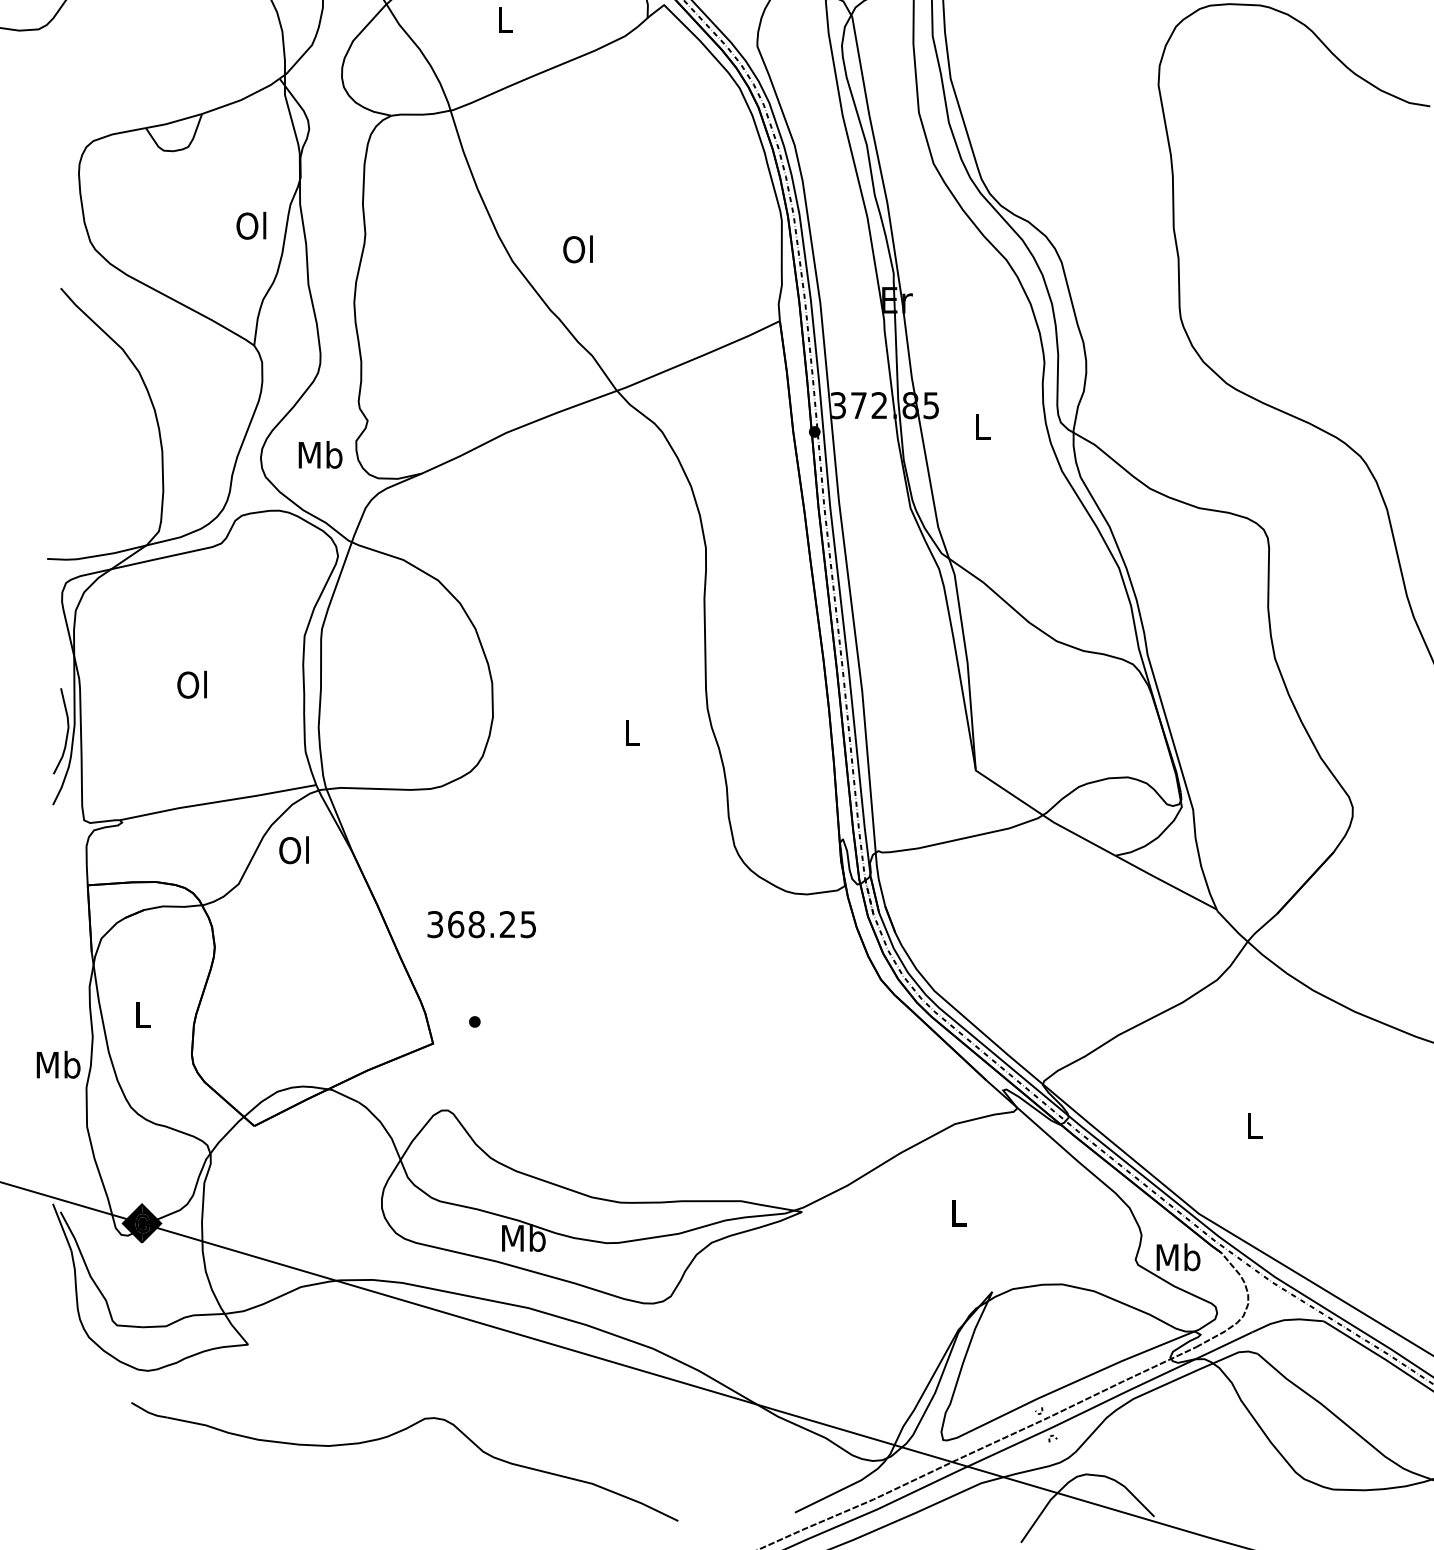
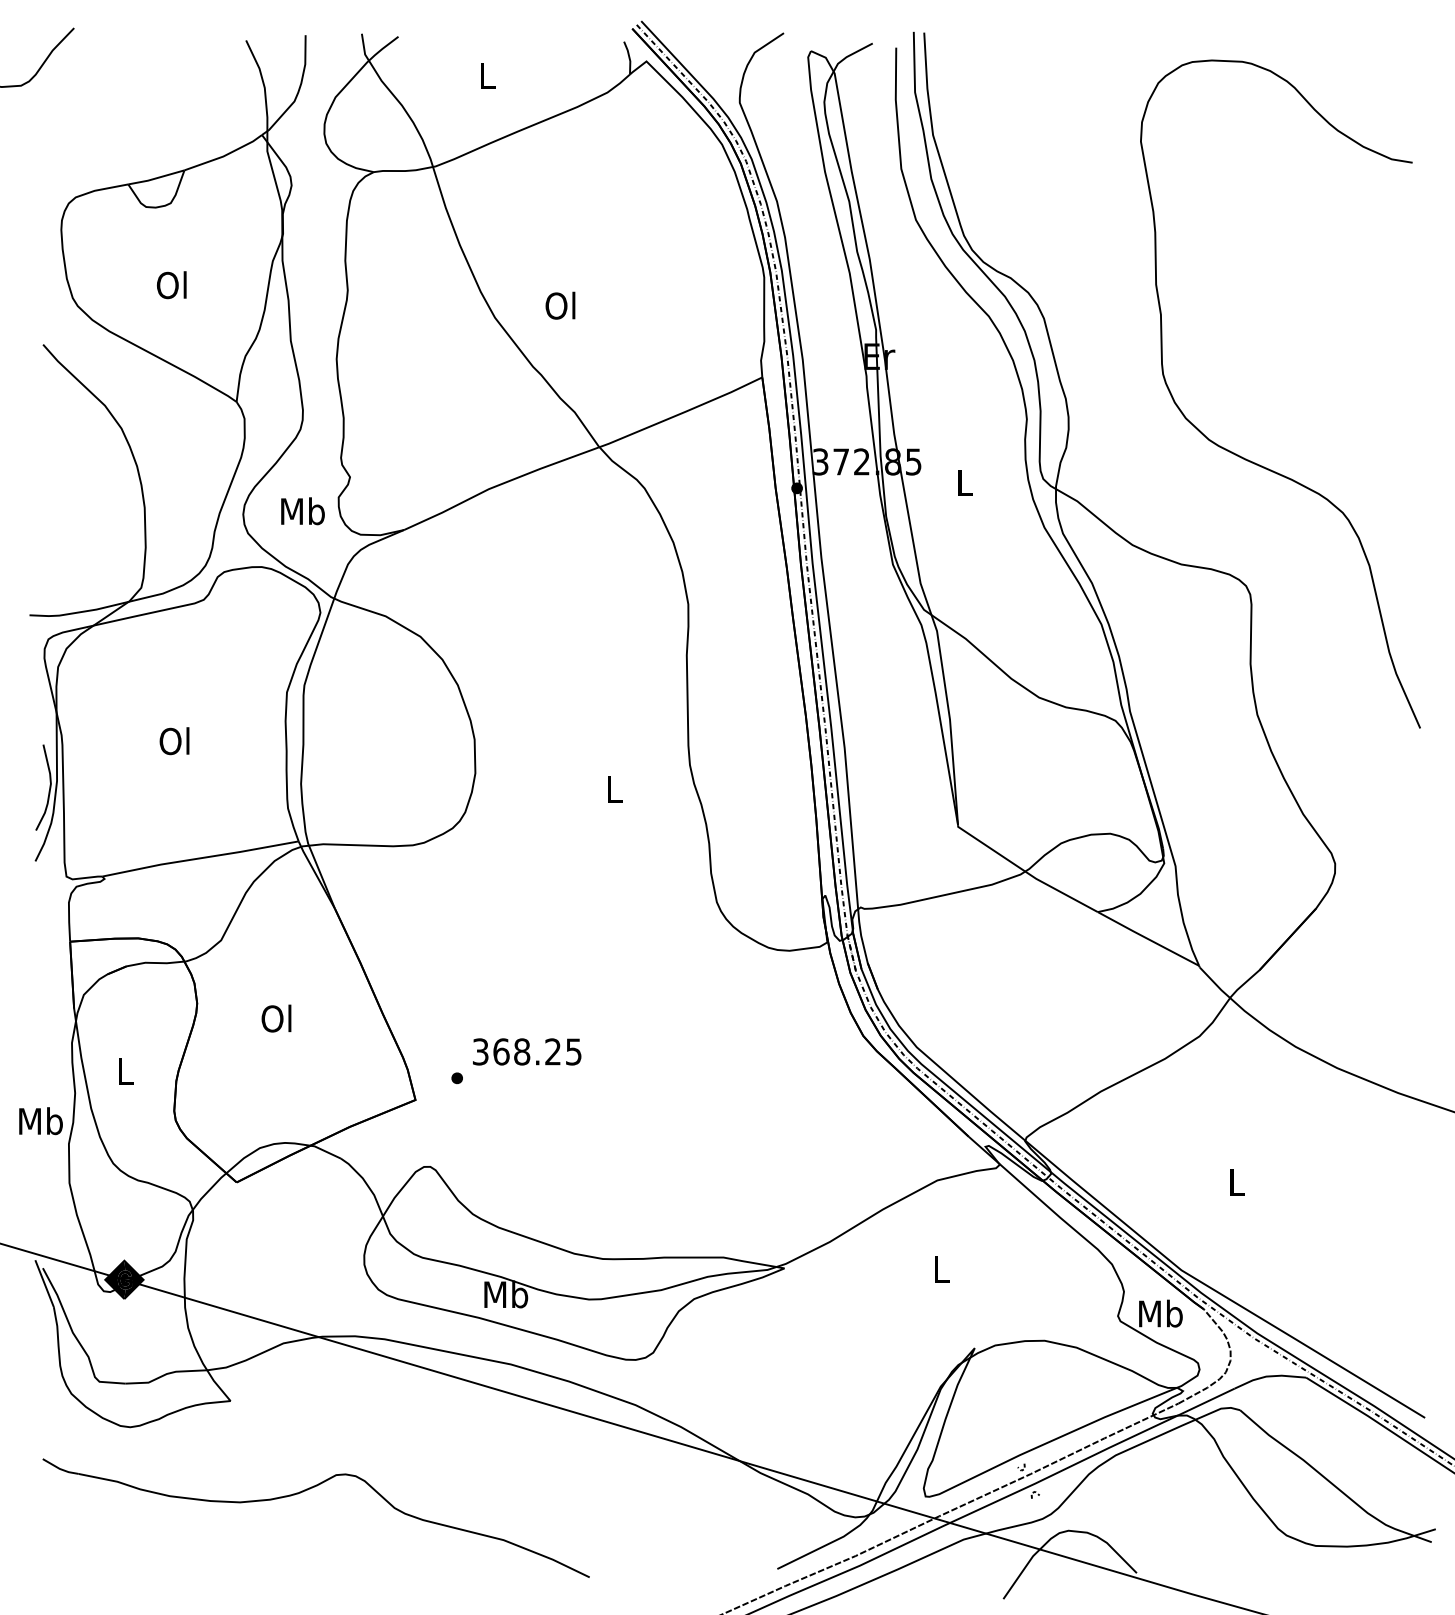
text: (251, 226) -> (171, 285), moved
text: (294, 850) -> (276, 1018), moved
text: (482, 924) -> (527, 1051), moved
part: (392, 1436) -> (303, 1492), moved

